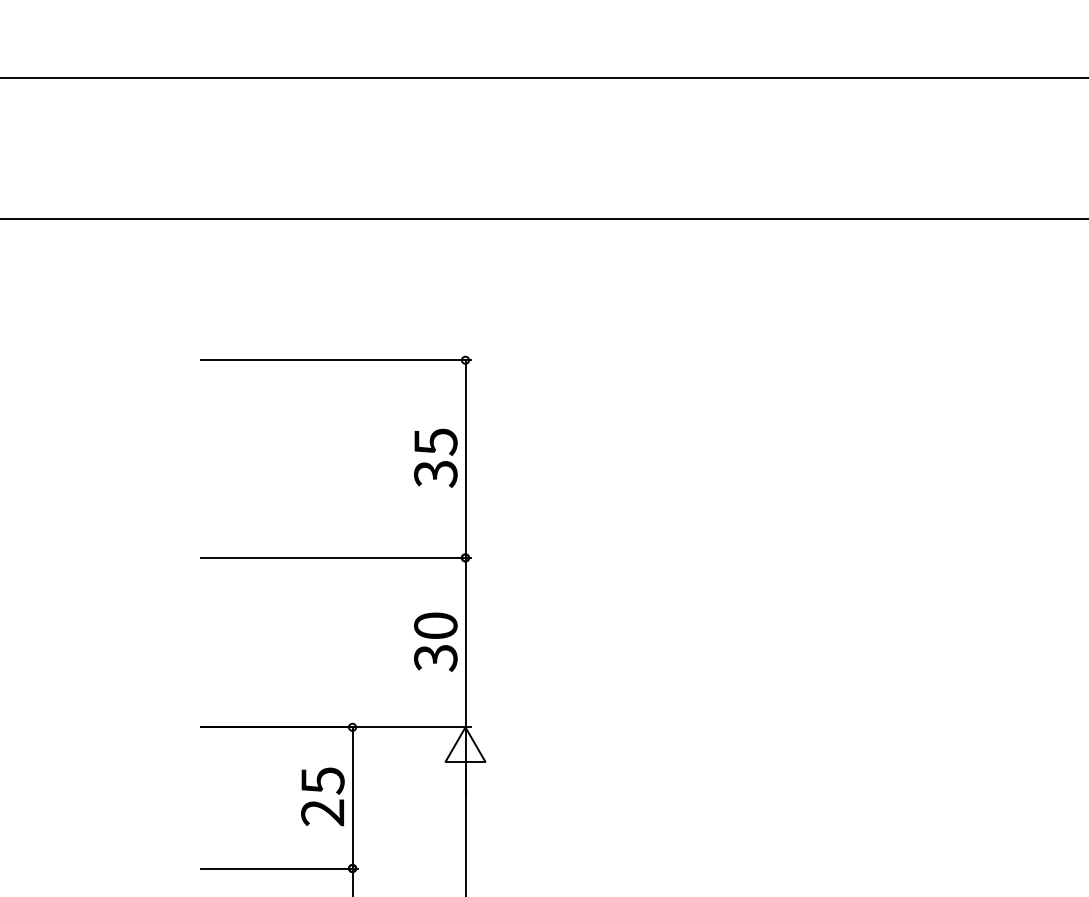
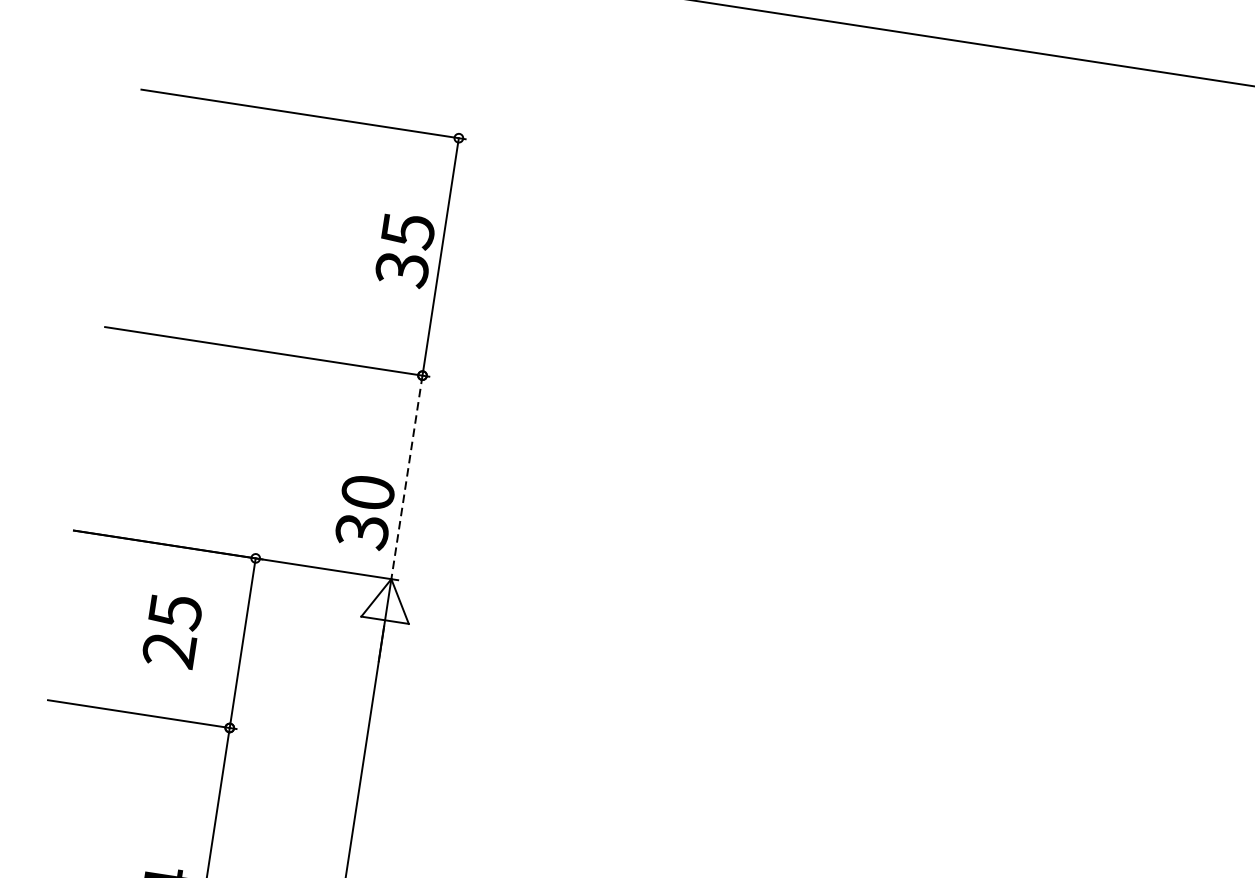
text: (435, 641) -> (364, 511), moved
line: (465, 642) -> (406, 477), solid -> dashed
text: (322, 796) -> (172, 630), moved

